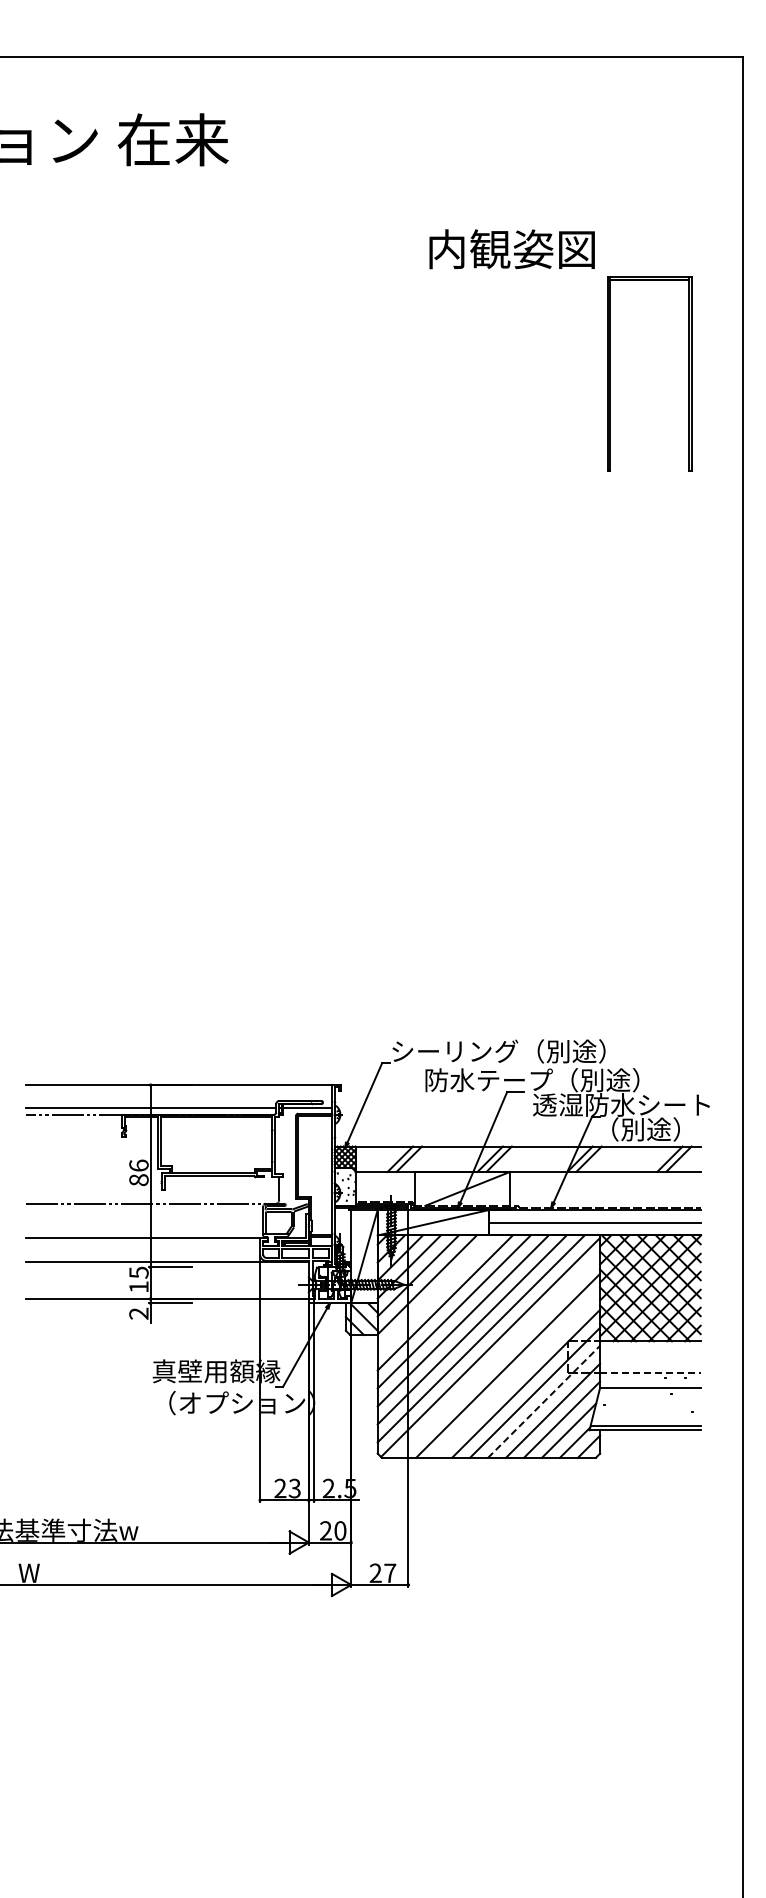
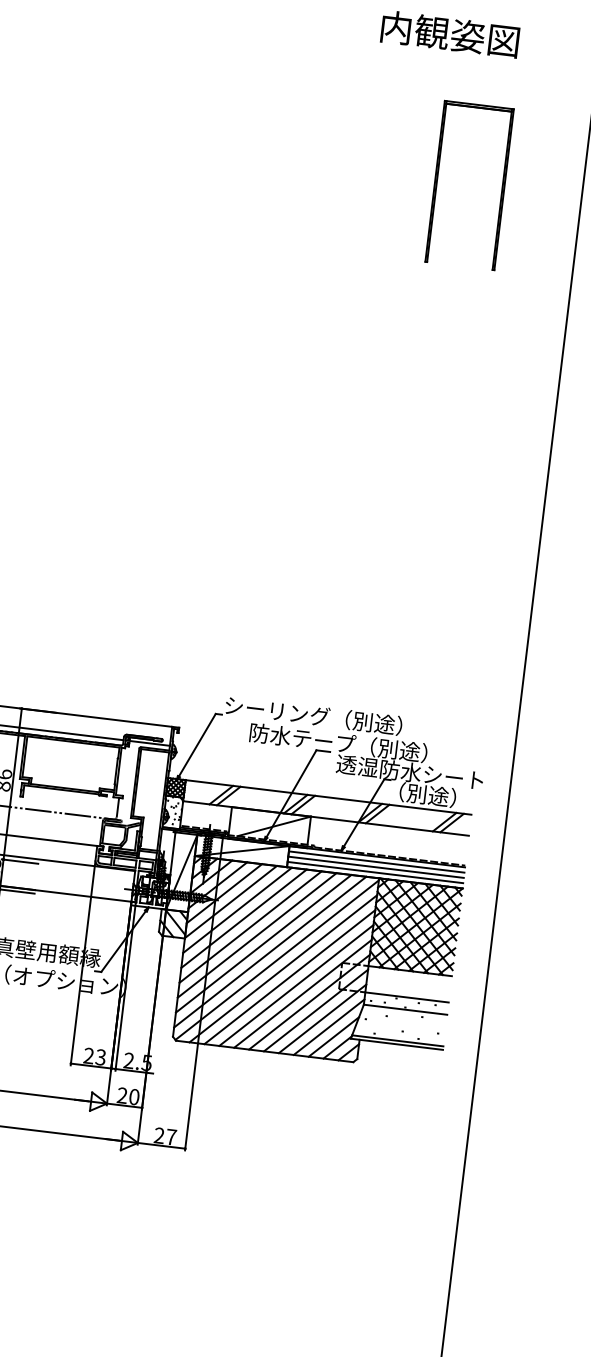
text: (511, 249) -> (449, 34), moved
part: (610, 373) -> (436, 180), moved
line: (594, 1216) -> (376, 862), added
line: (594, 1229) -> (375, 872), added
line: (435, 1293) -> (236, 909), added
line: (499, 1356) -> (283, 968), added
line: (650, 1373) -> (407, 997), dashed -> solid
line: (517, 1374) -> (296, 985), added
line: (544, 1401) -> (316, 1010), dashed -> solid

